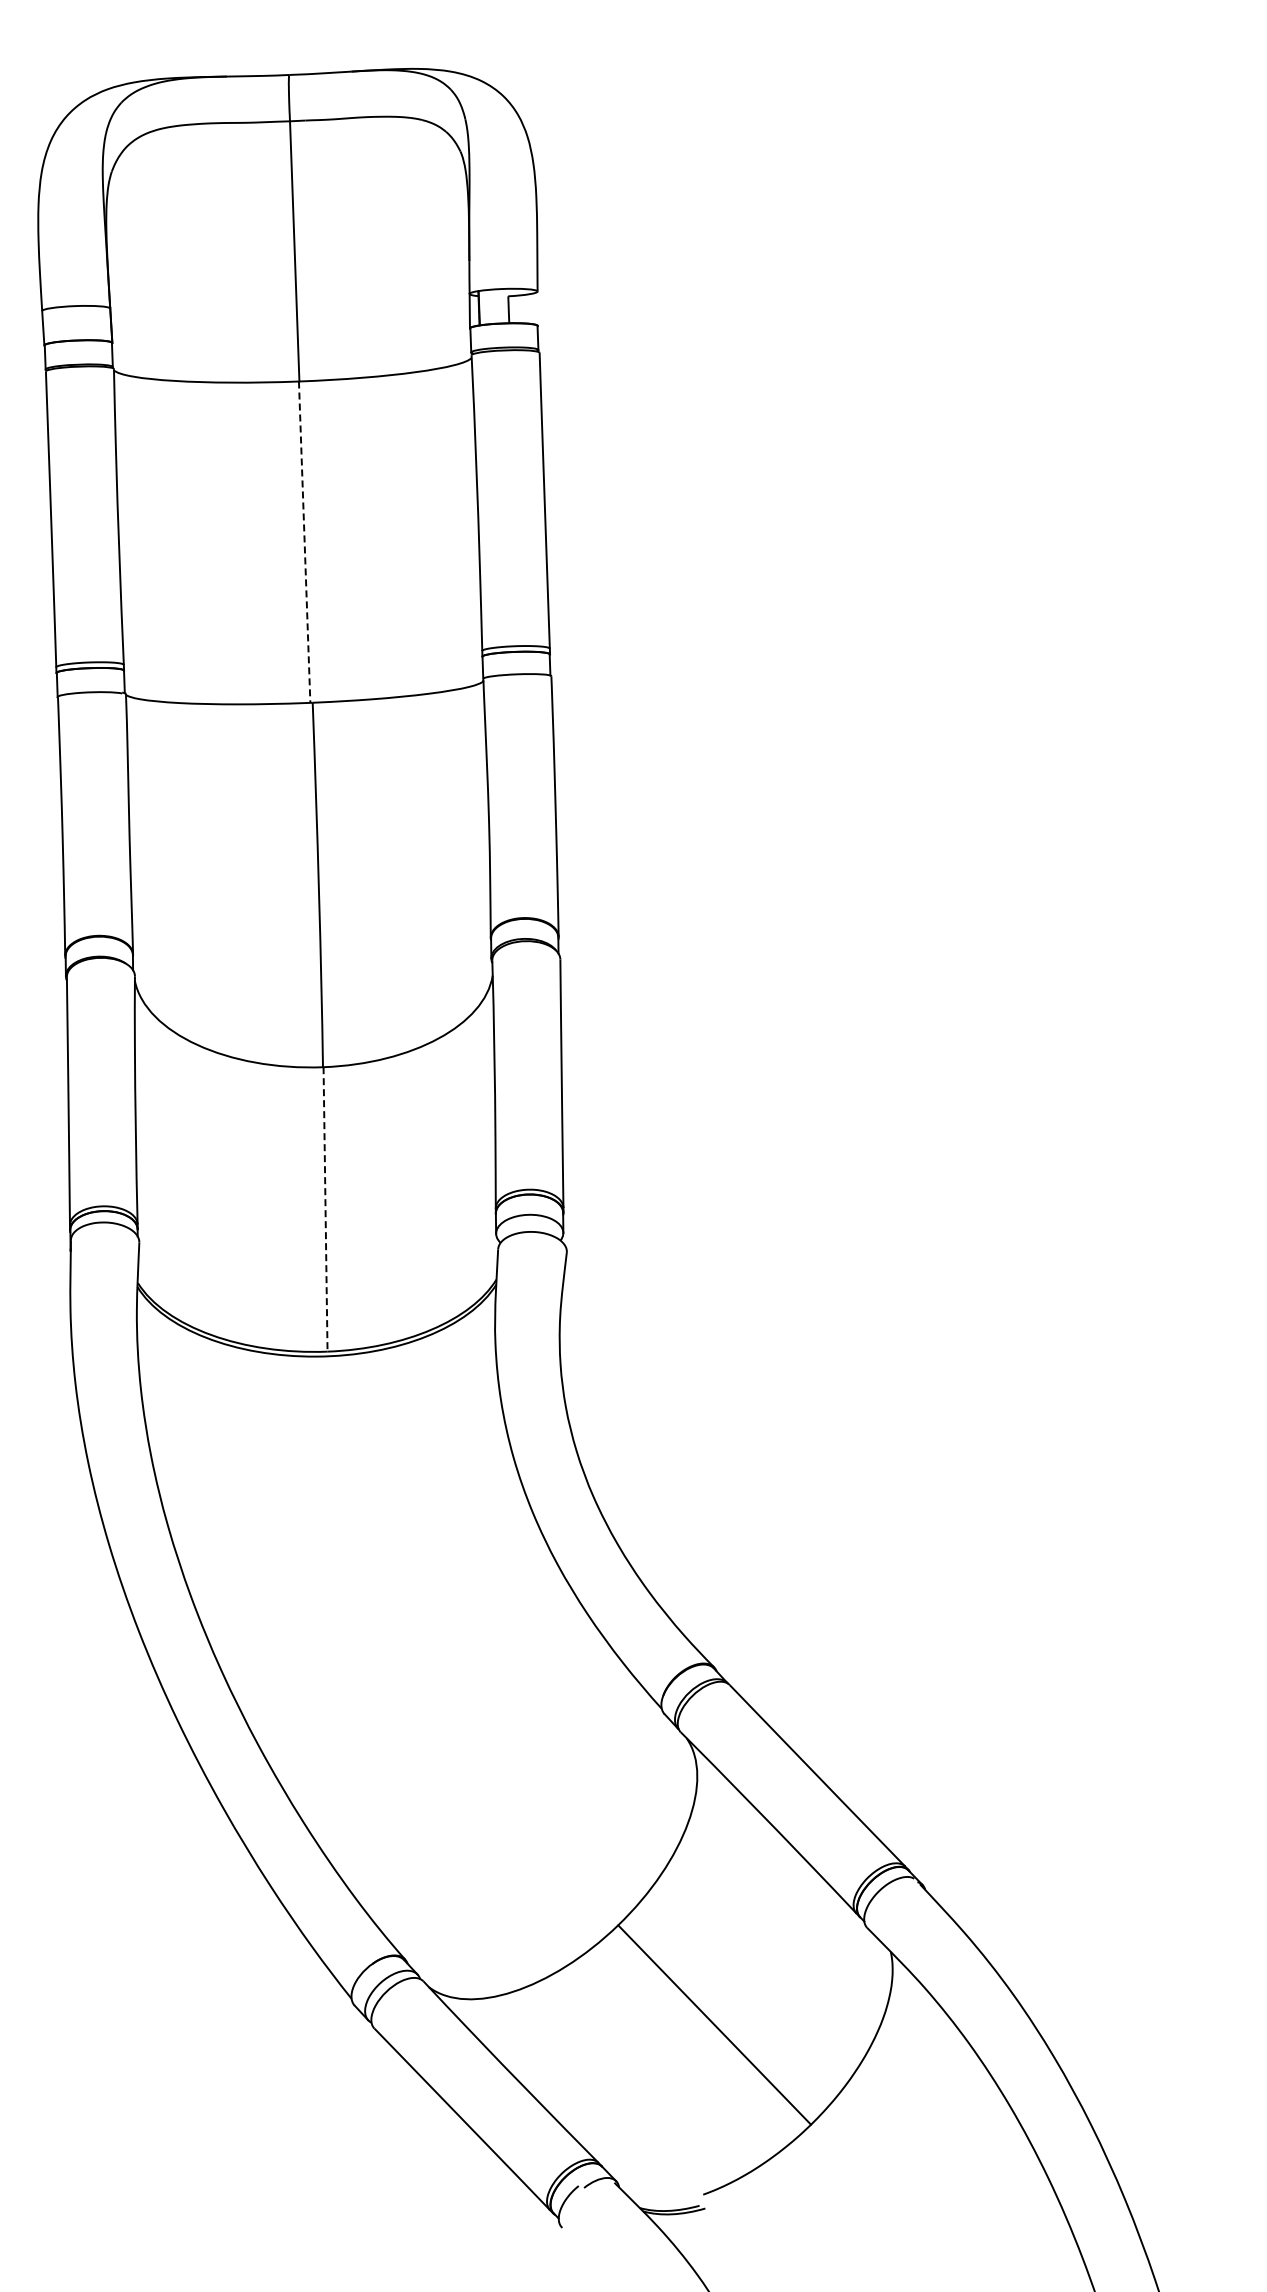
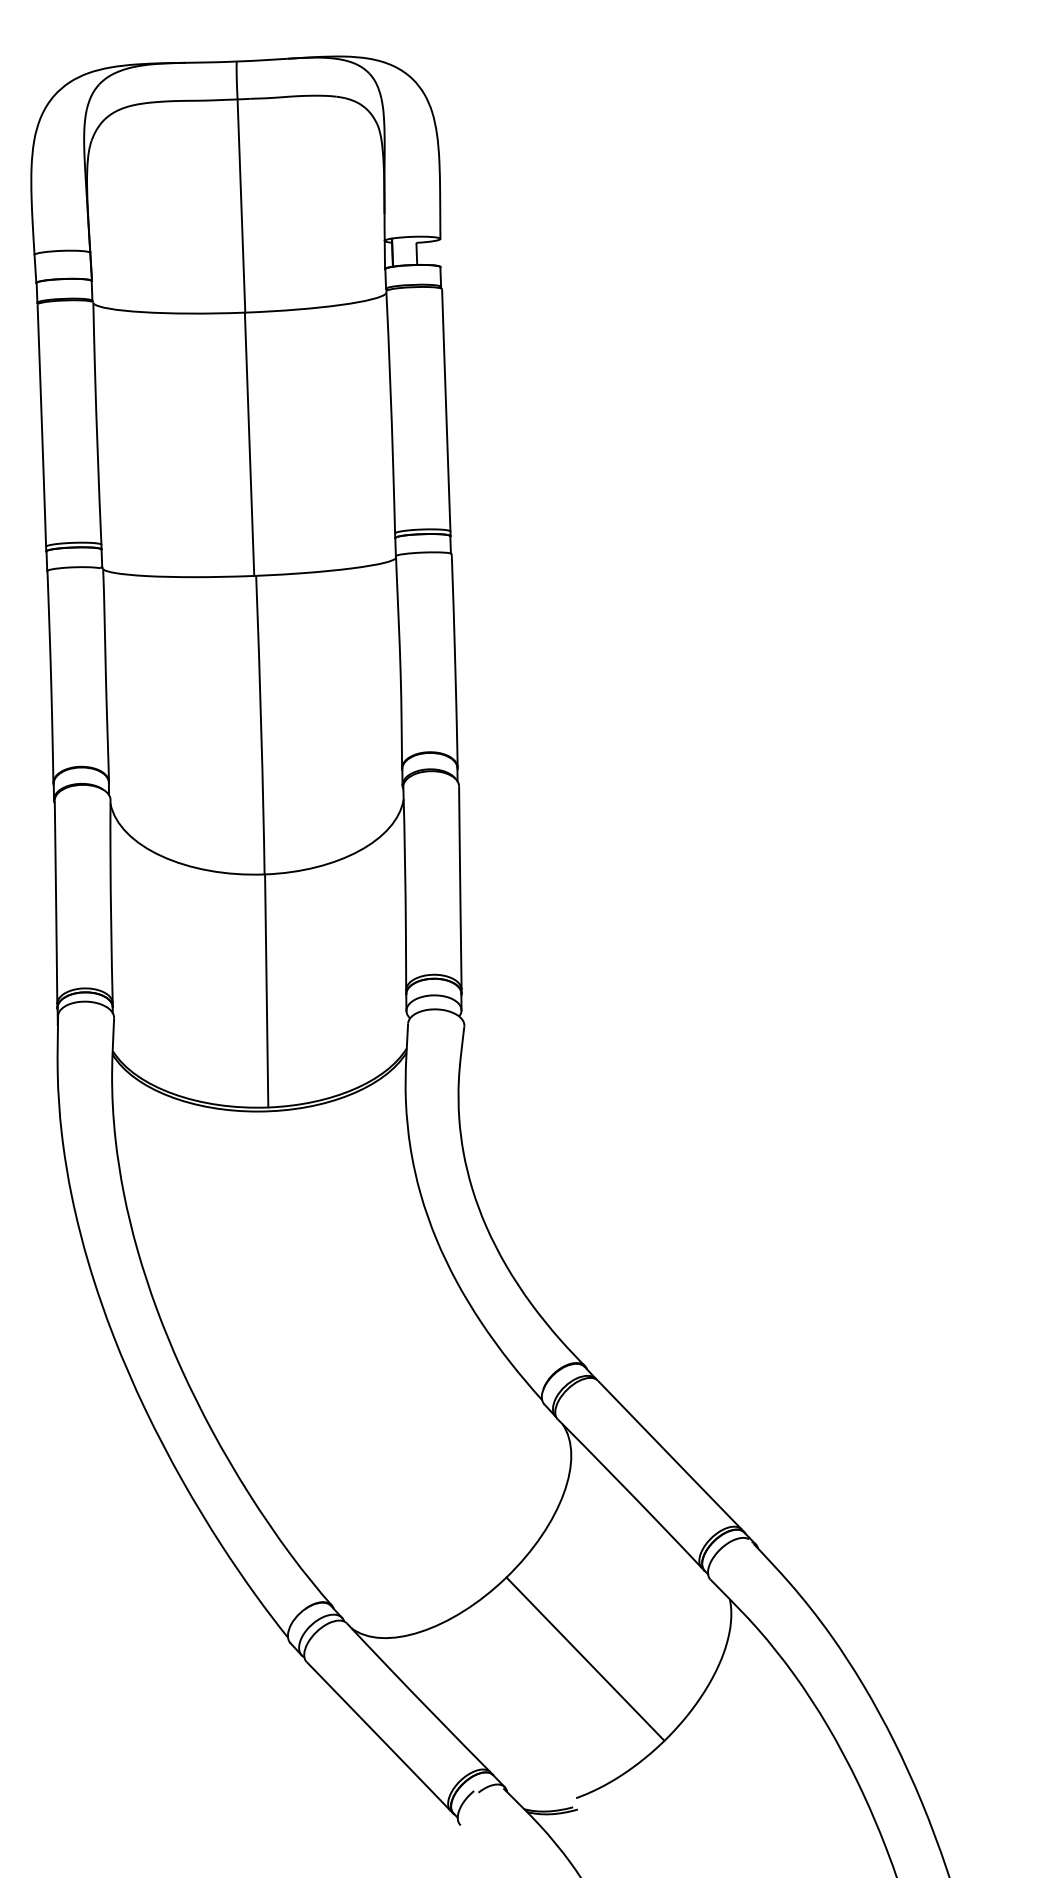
line: (304, 542) -> (249, 444), dashed -> solid
line: (325, 1209) -> (266, 991), dashed -> solid

